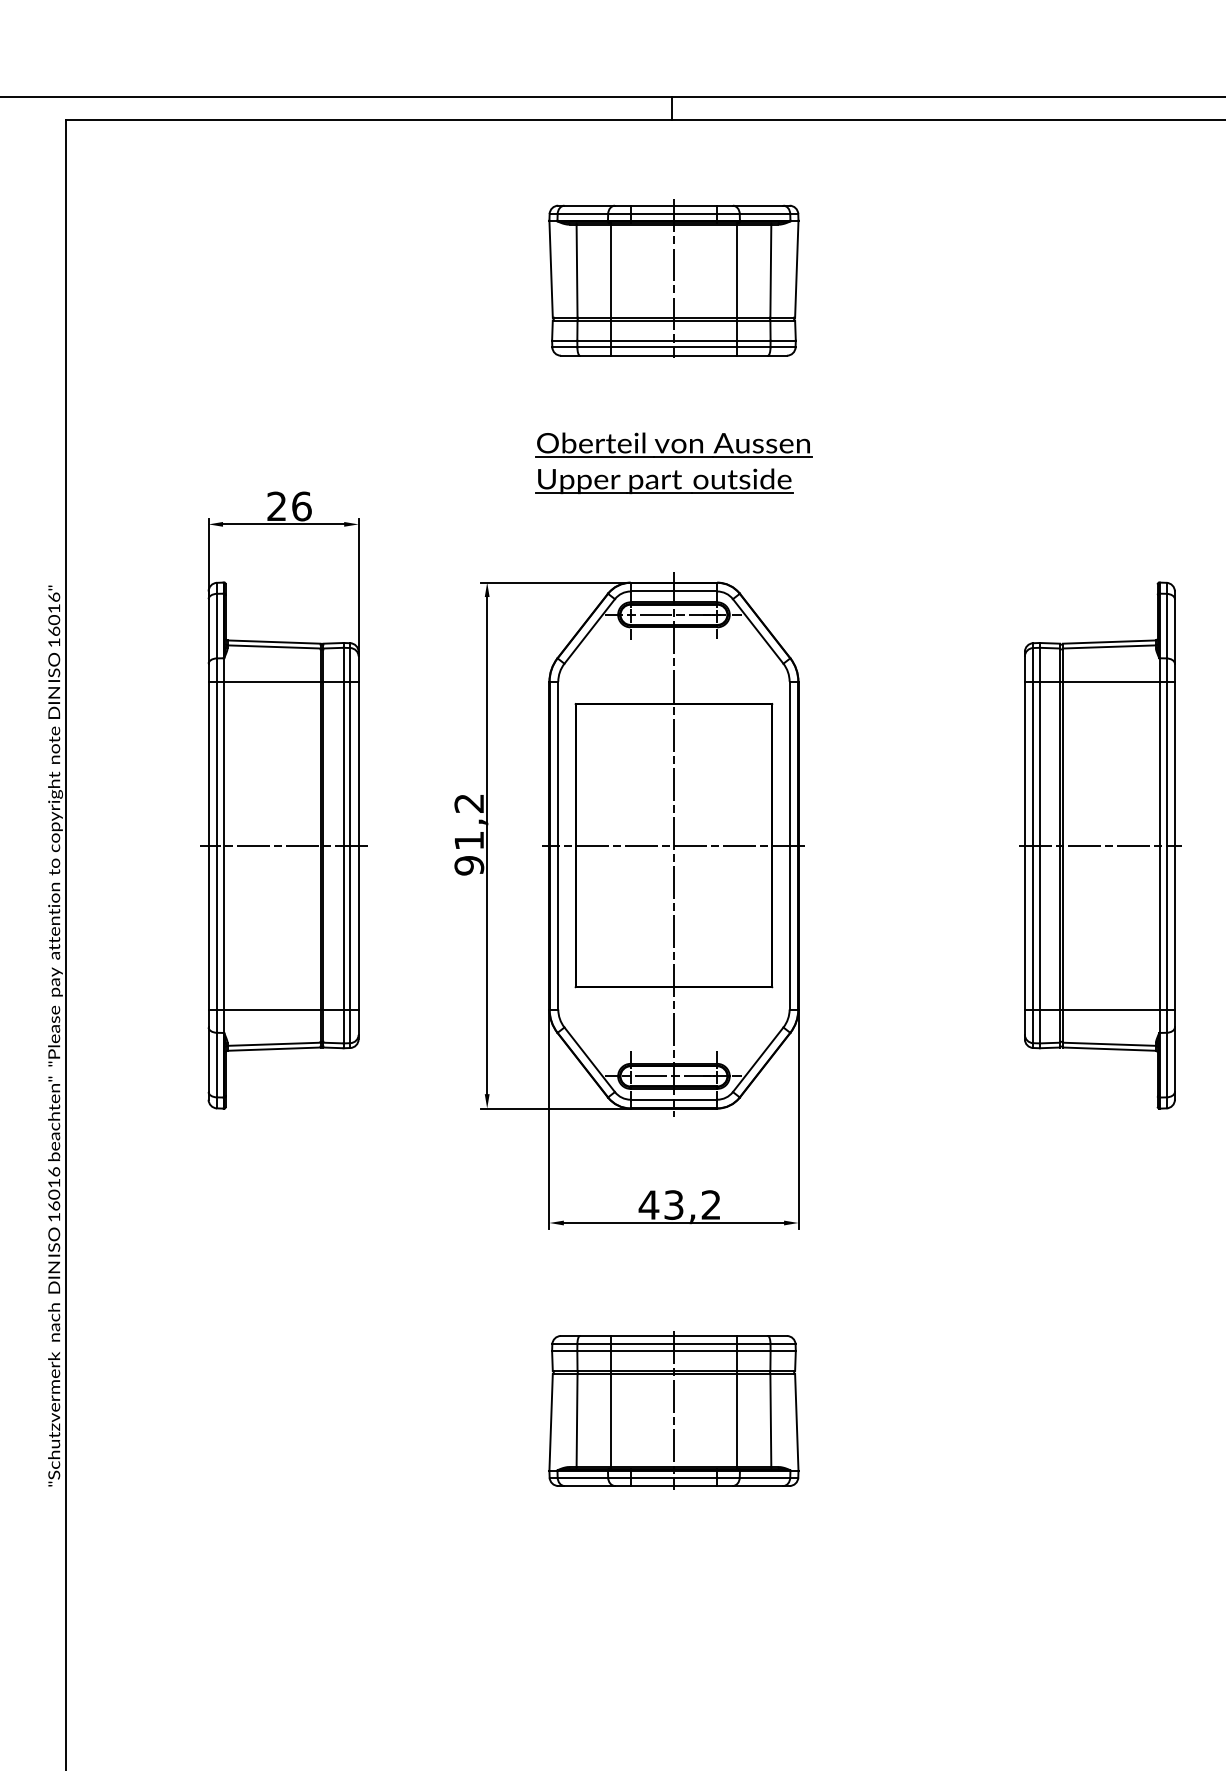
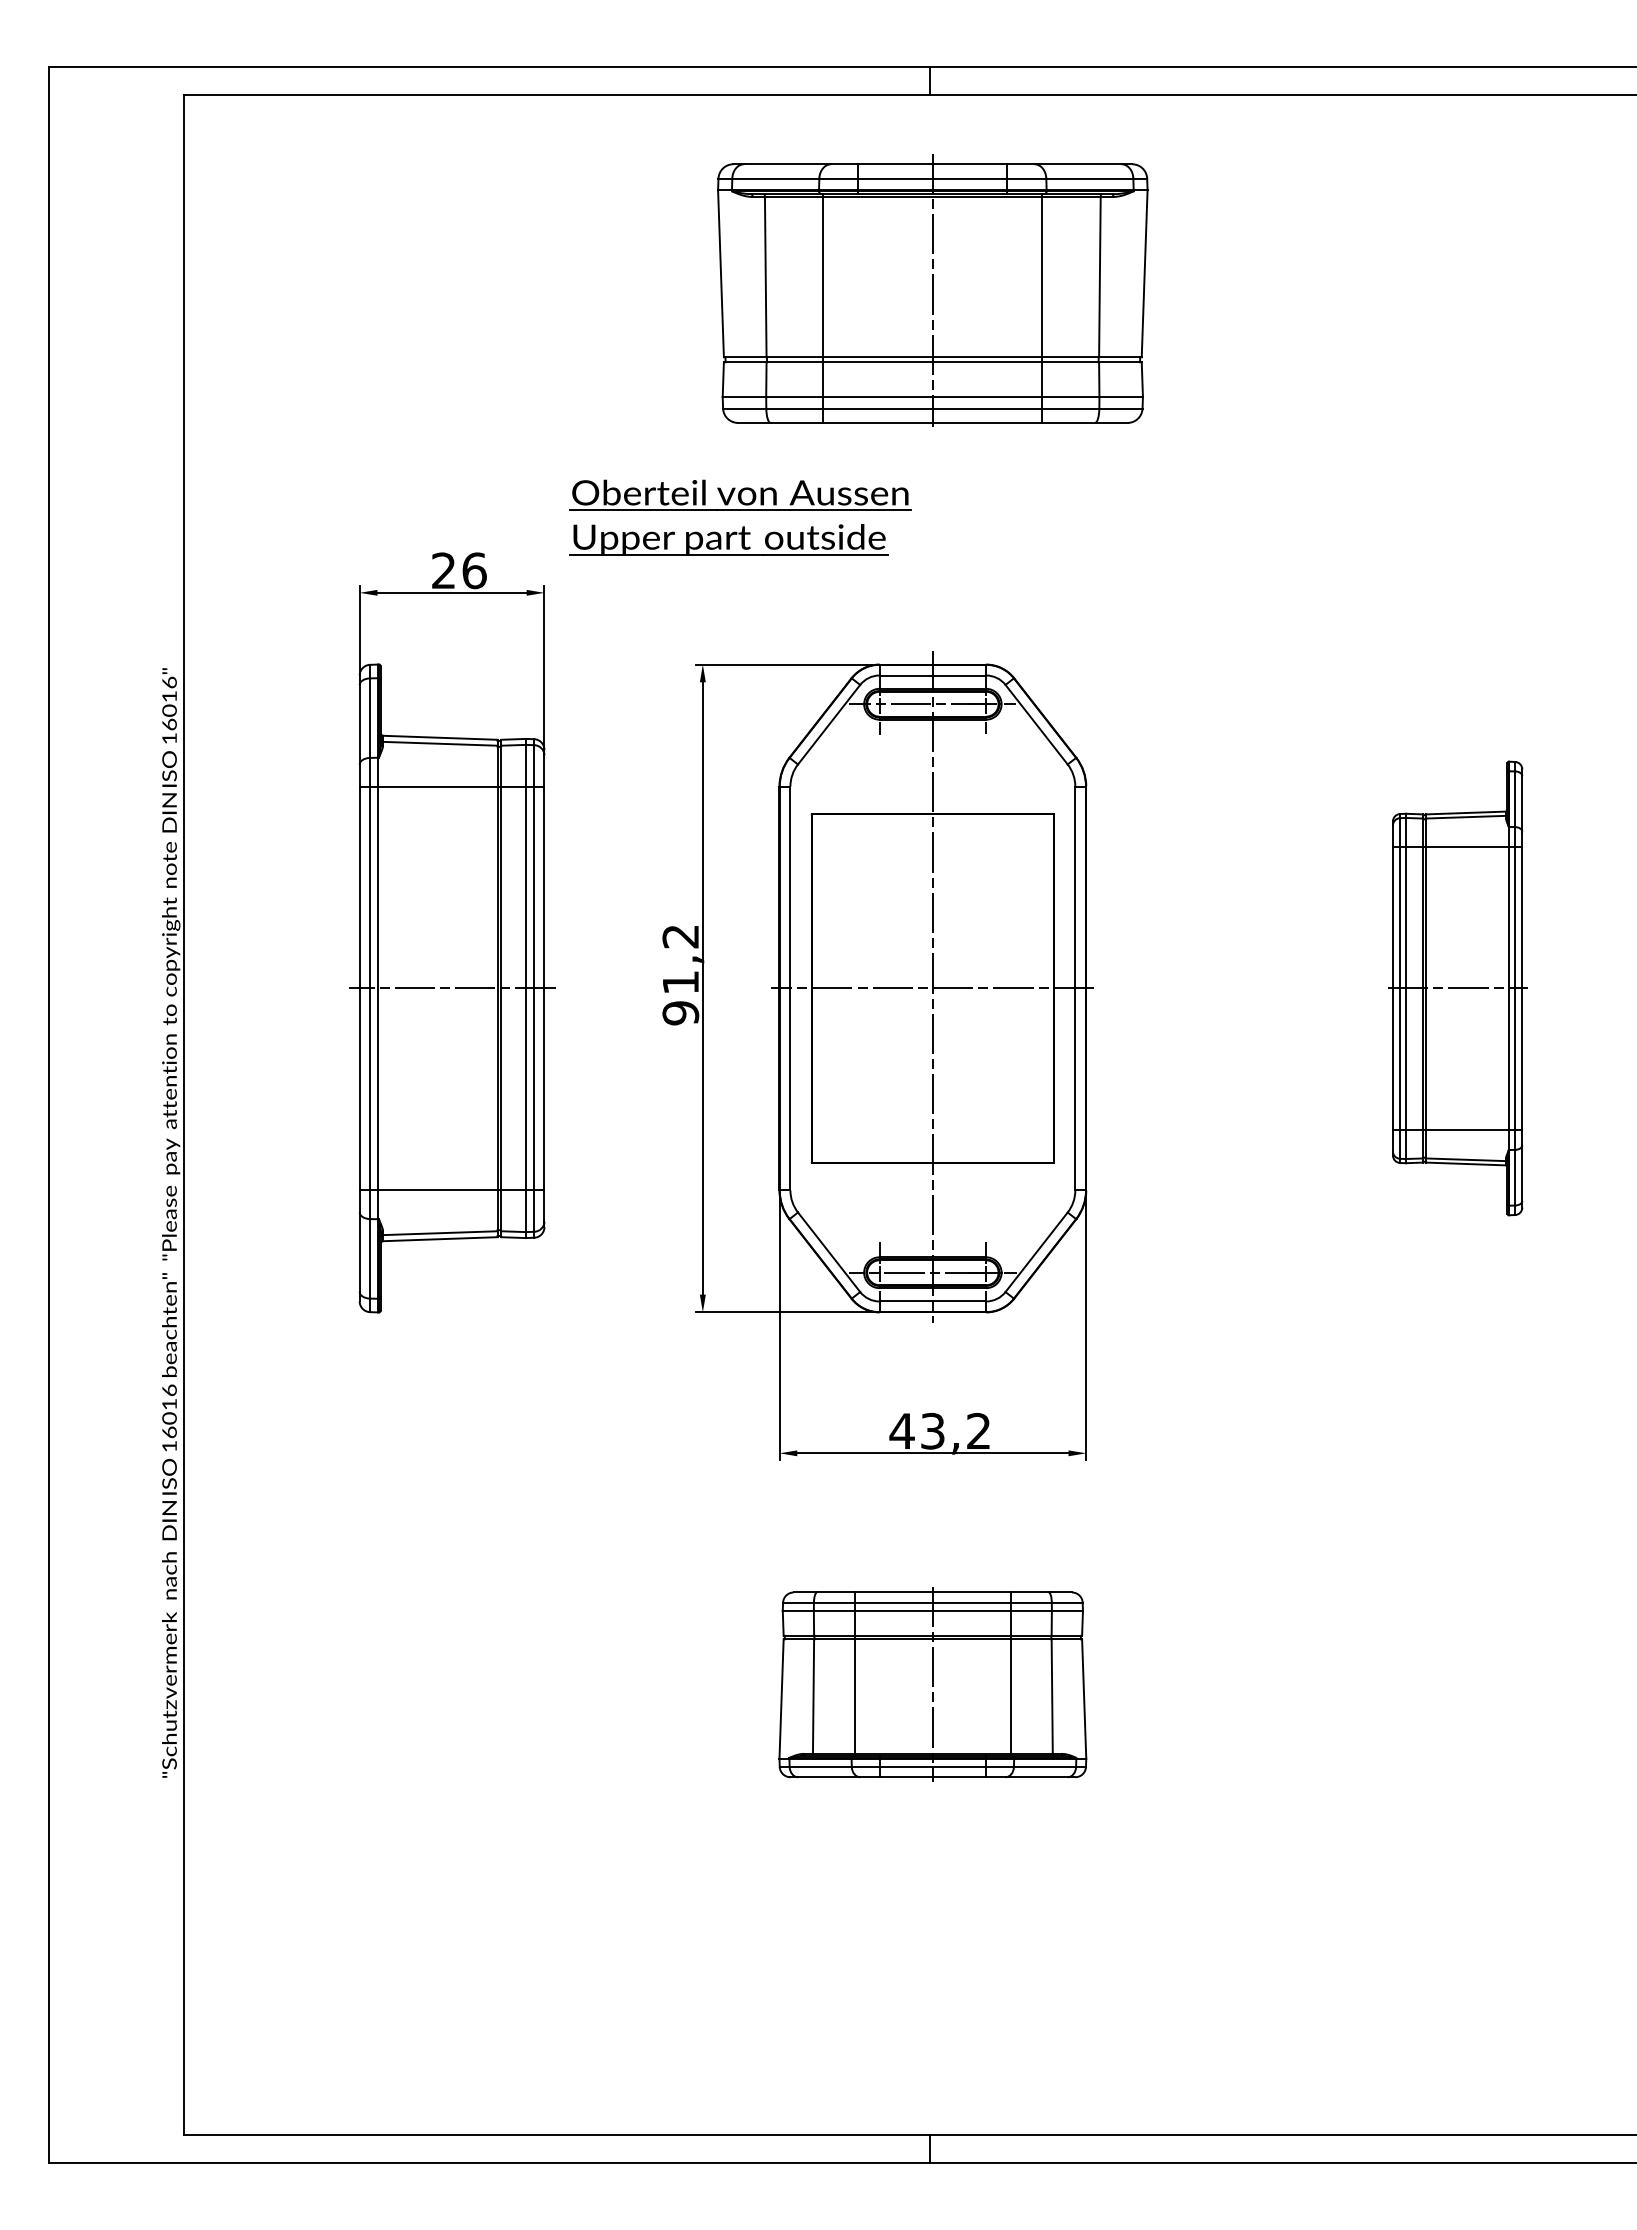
part: (673, 278) -> (932, 290), size x1.4
part: (673, 457) -> (740, 510), moved
part: (1099, 845) -> (1457, 988), size x0.7

